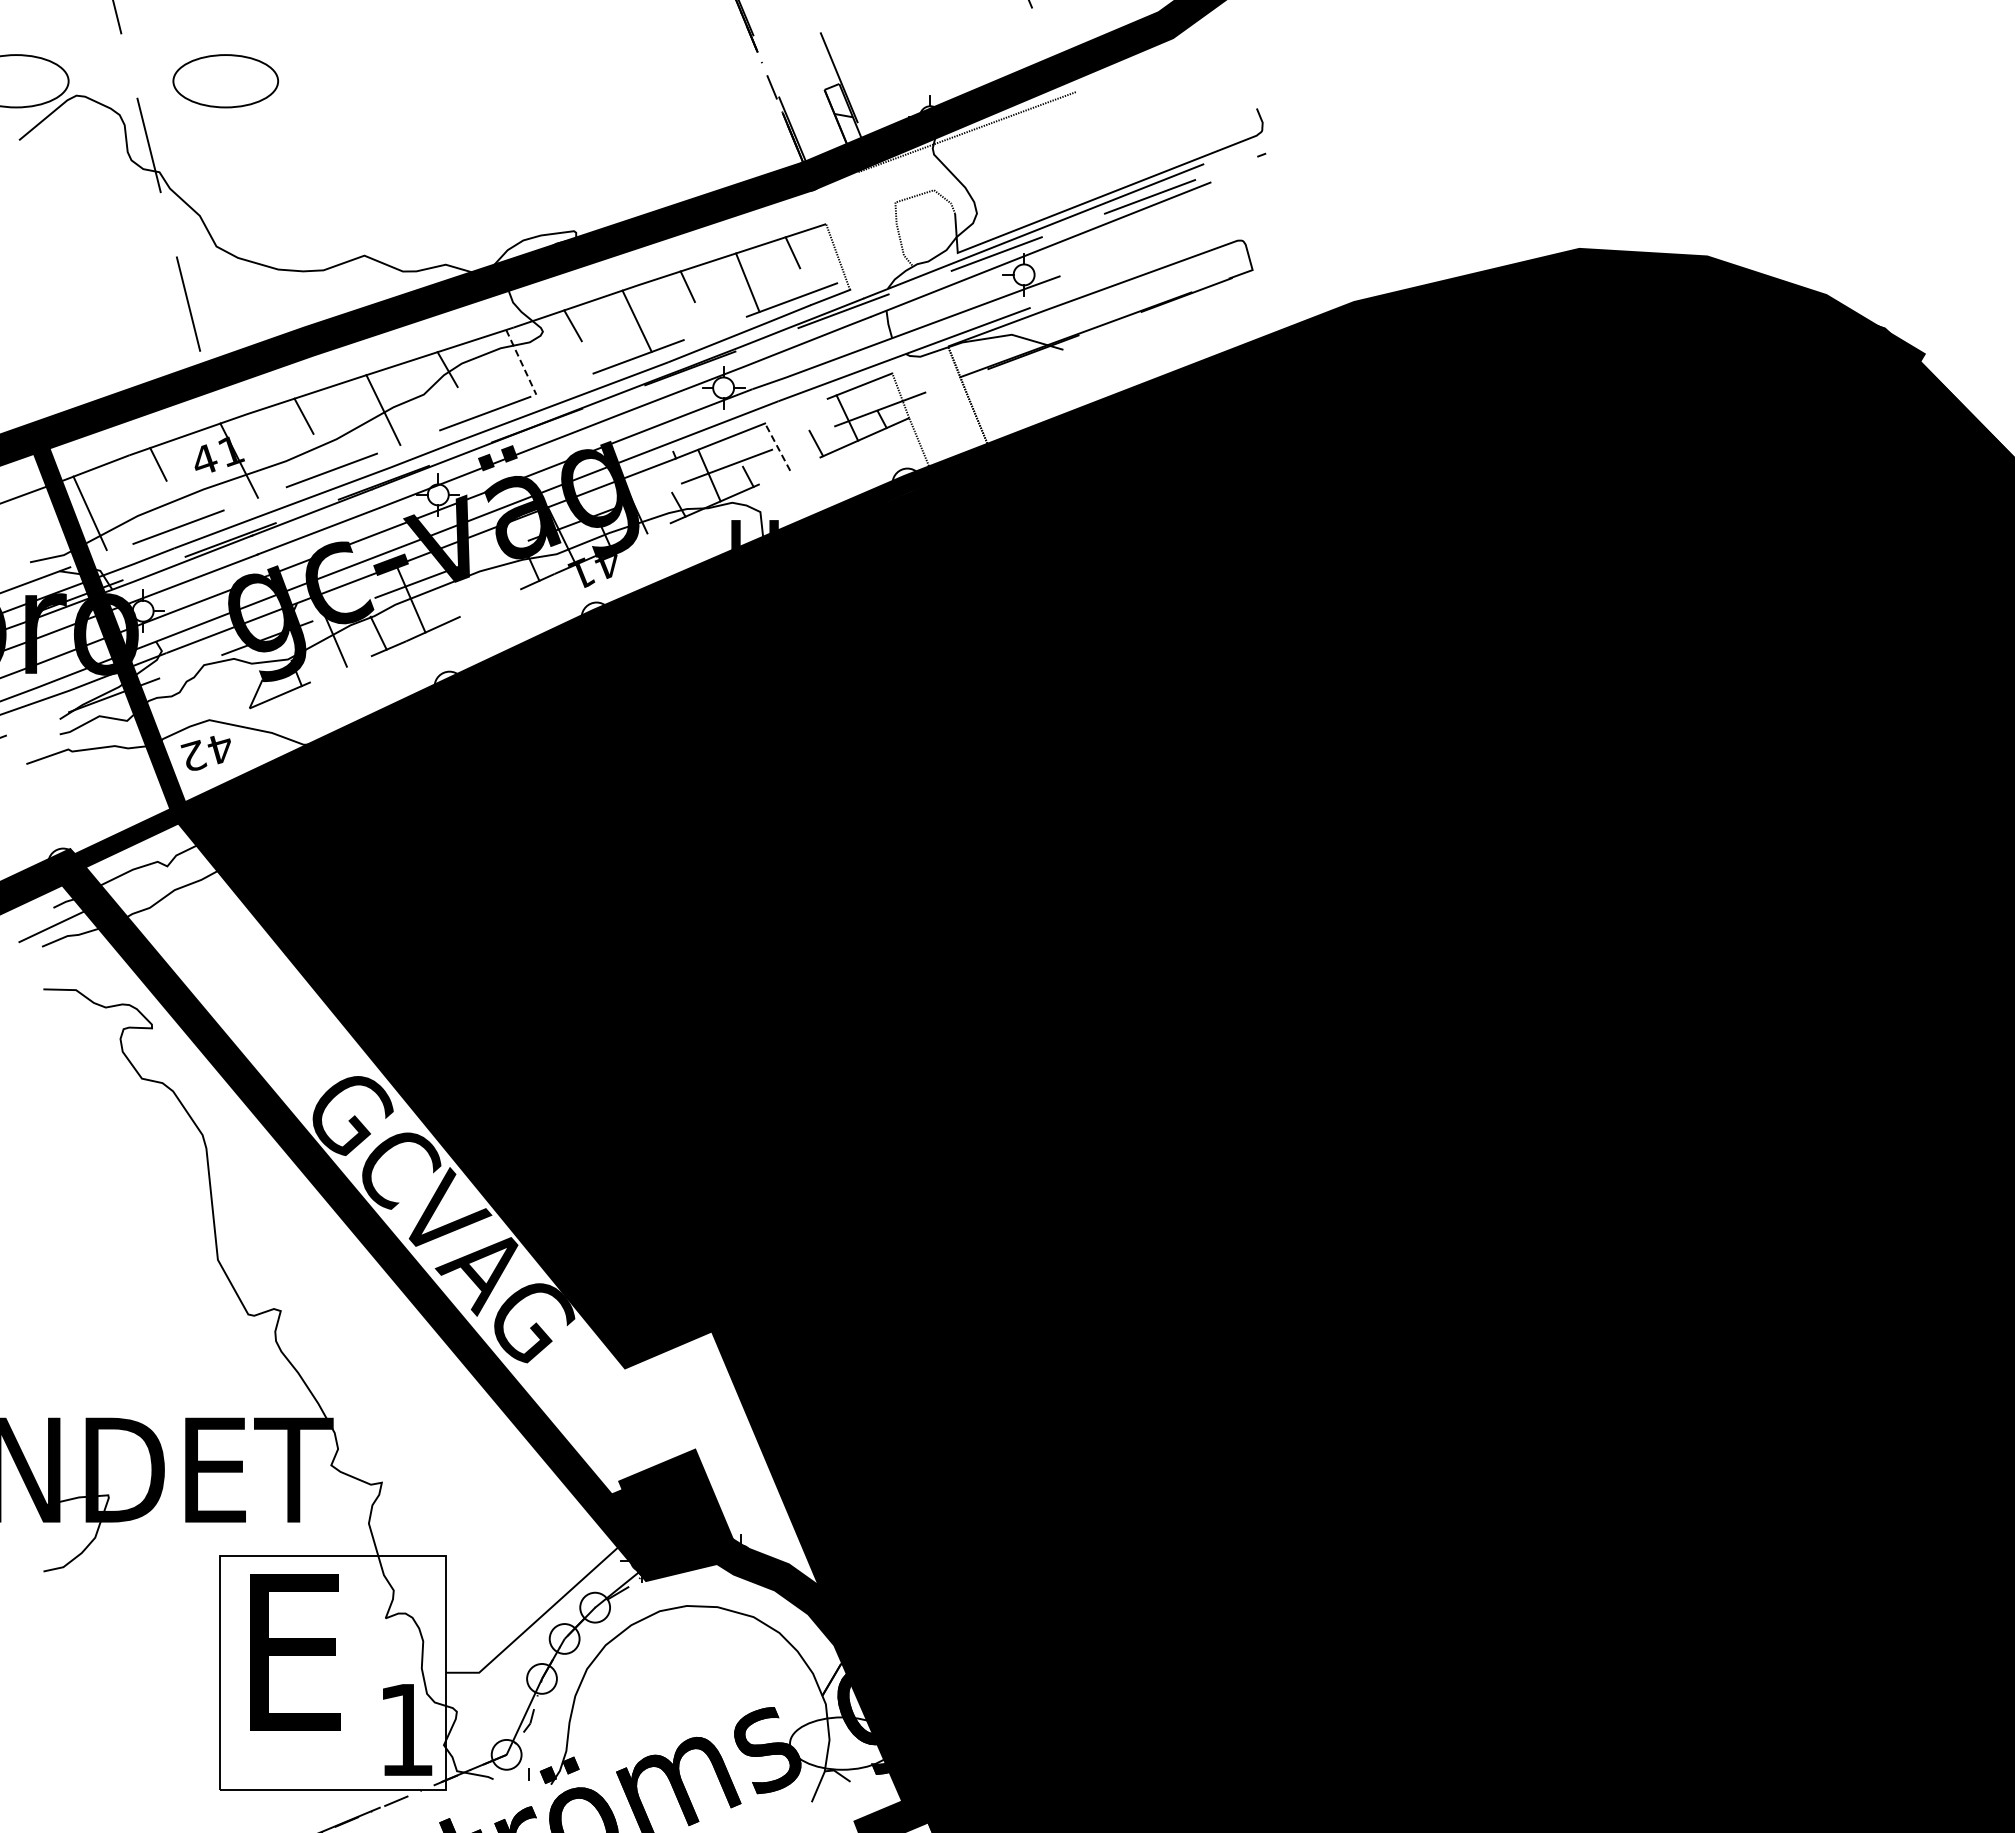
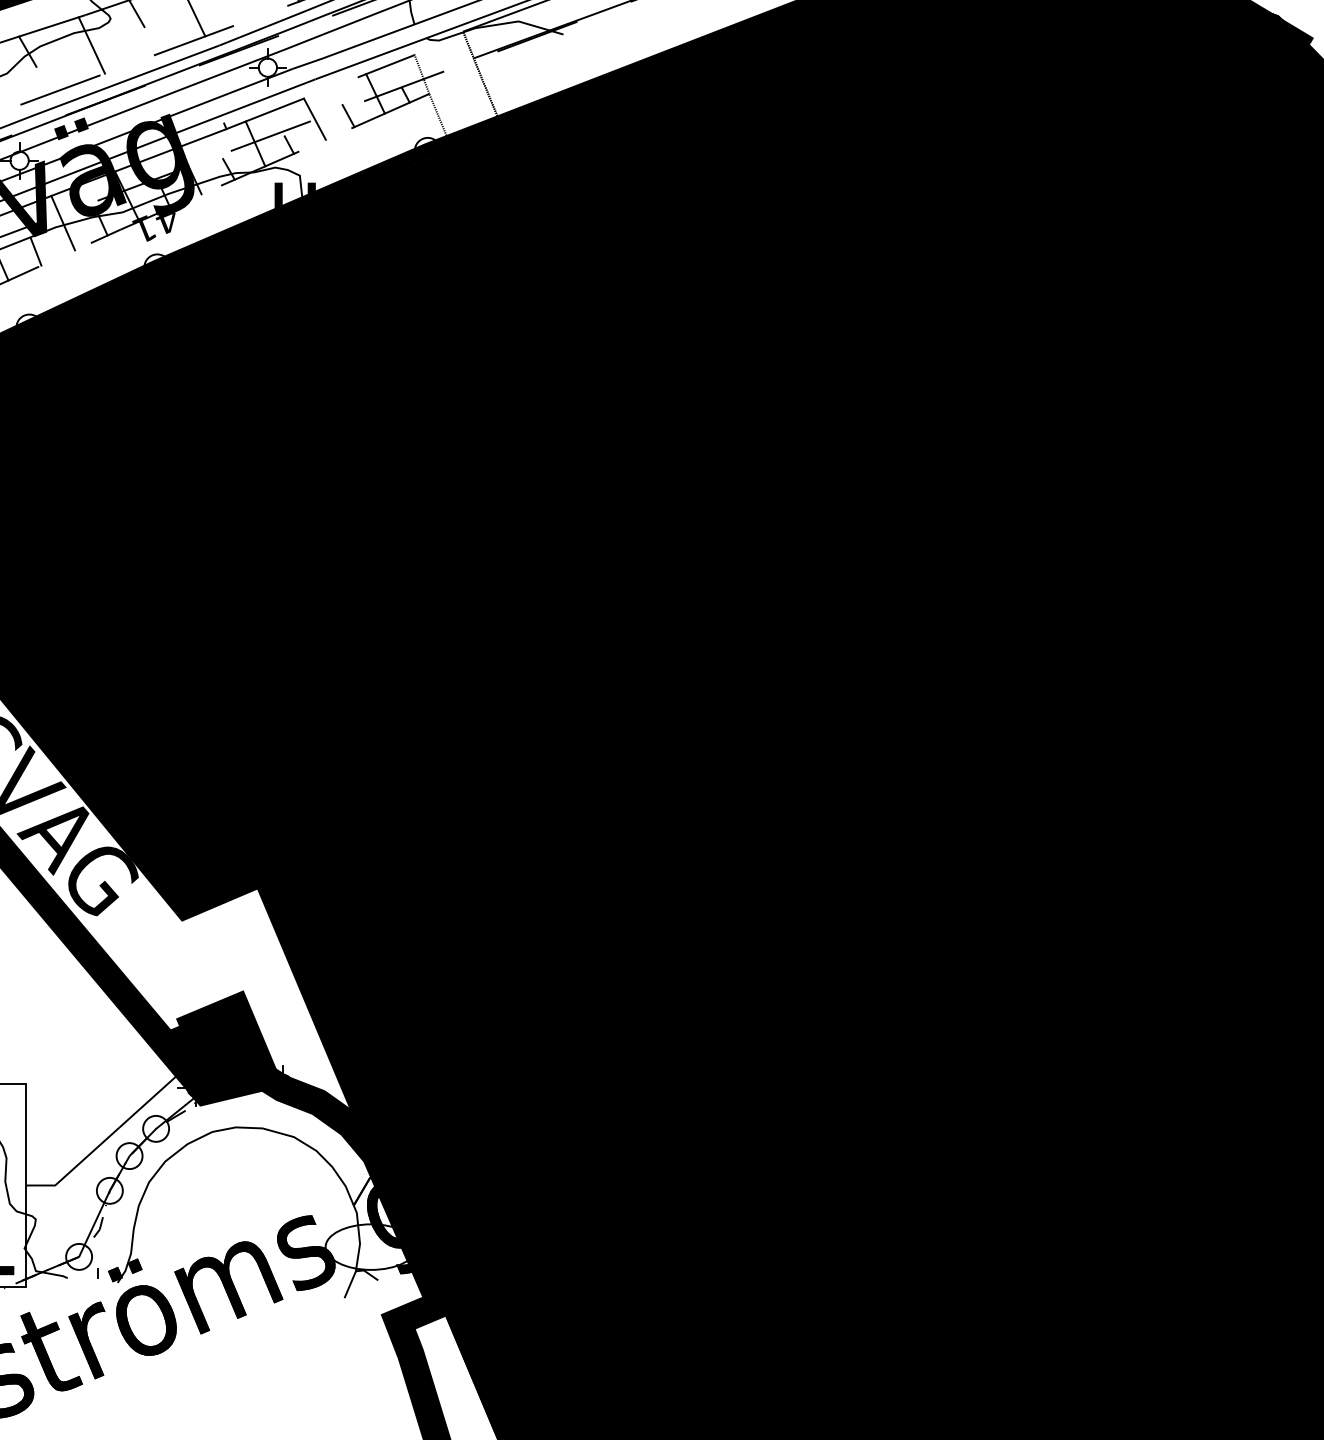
line: (521, 362) -> (92, 45), dashed -> solid
line: (777, 447) -> (314, 119), dashed -> solid
line: (487, 566) -> (62, 223), added
line: (457, 599) -> (36, 251), added

